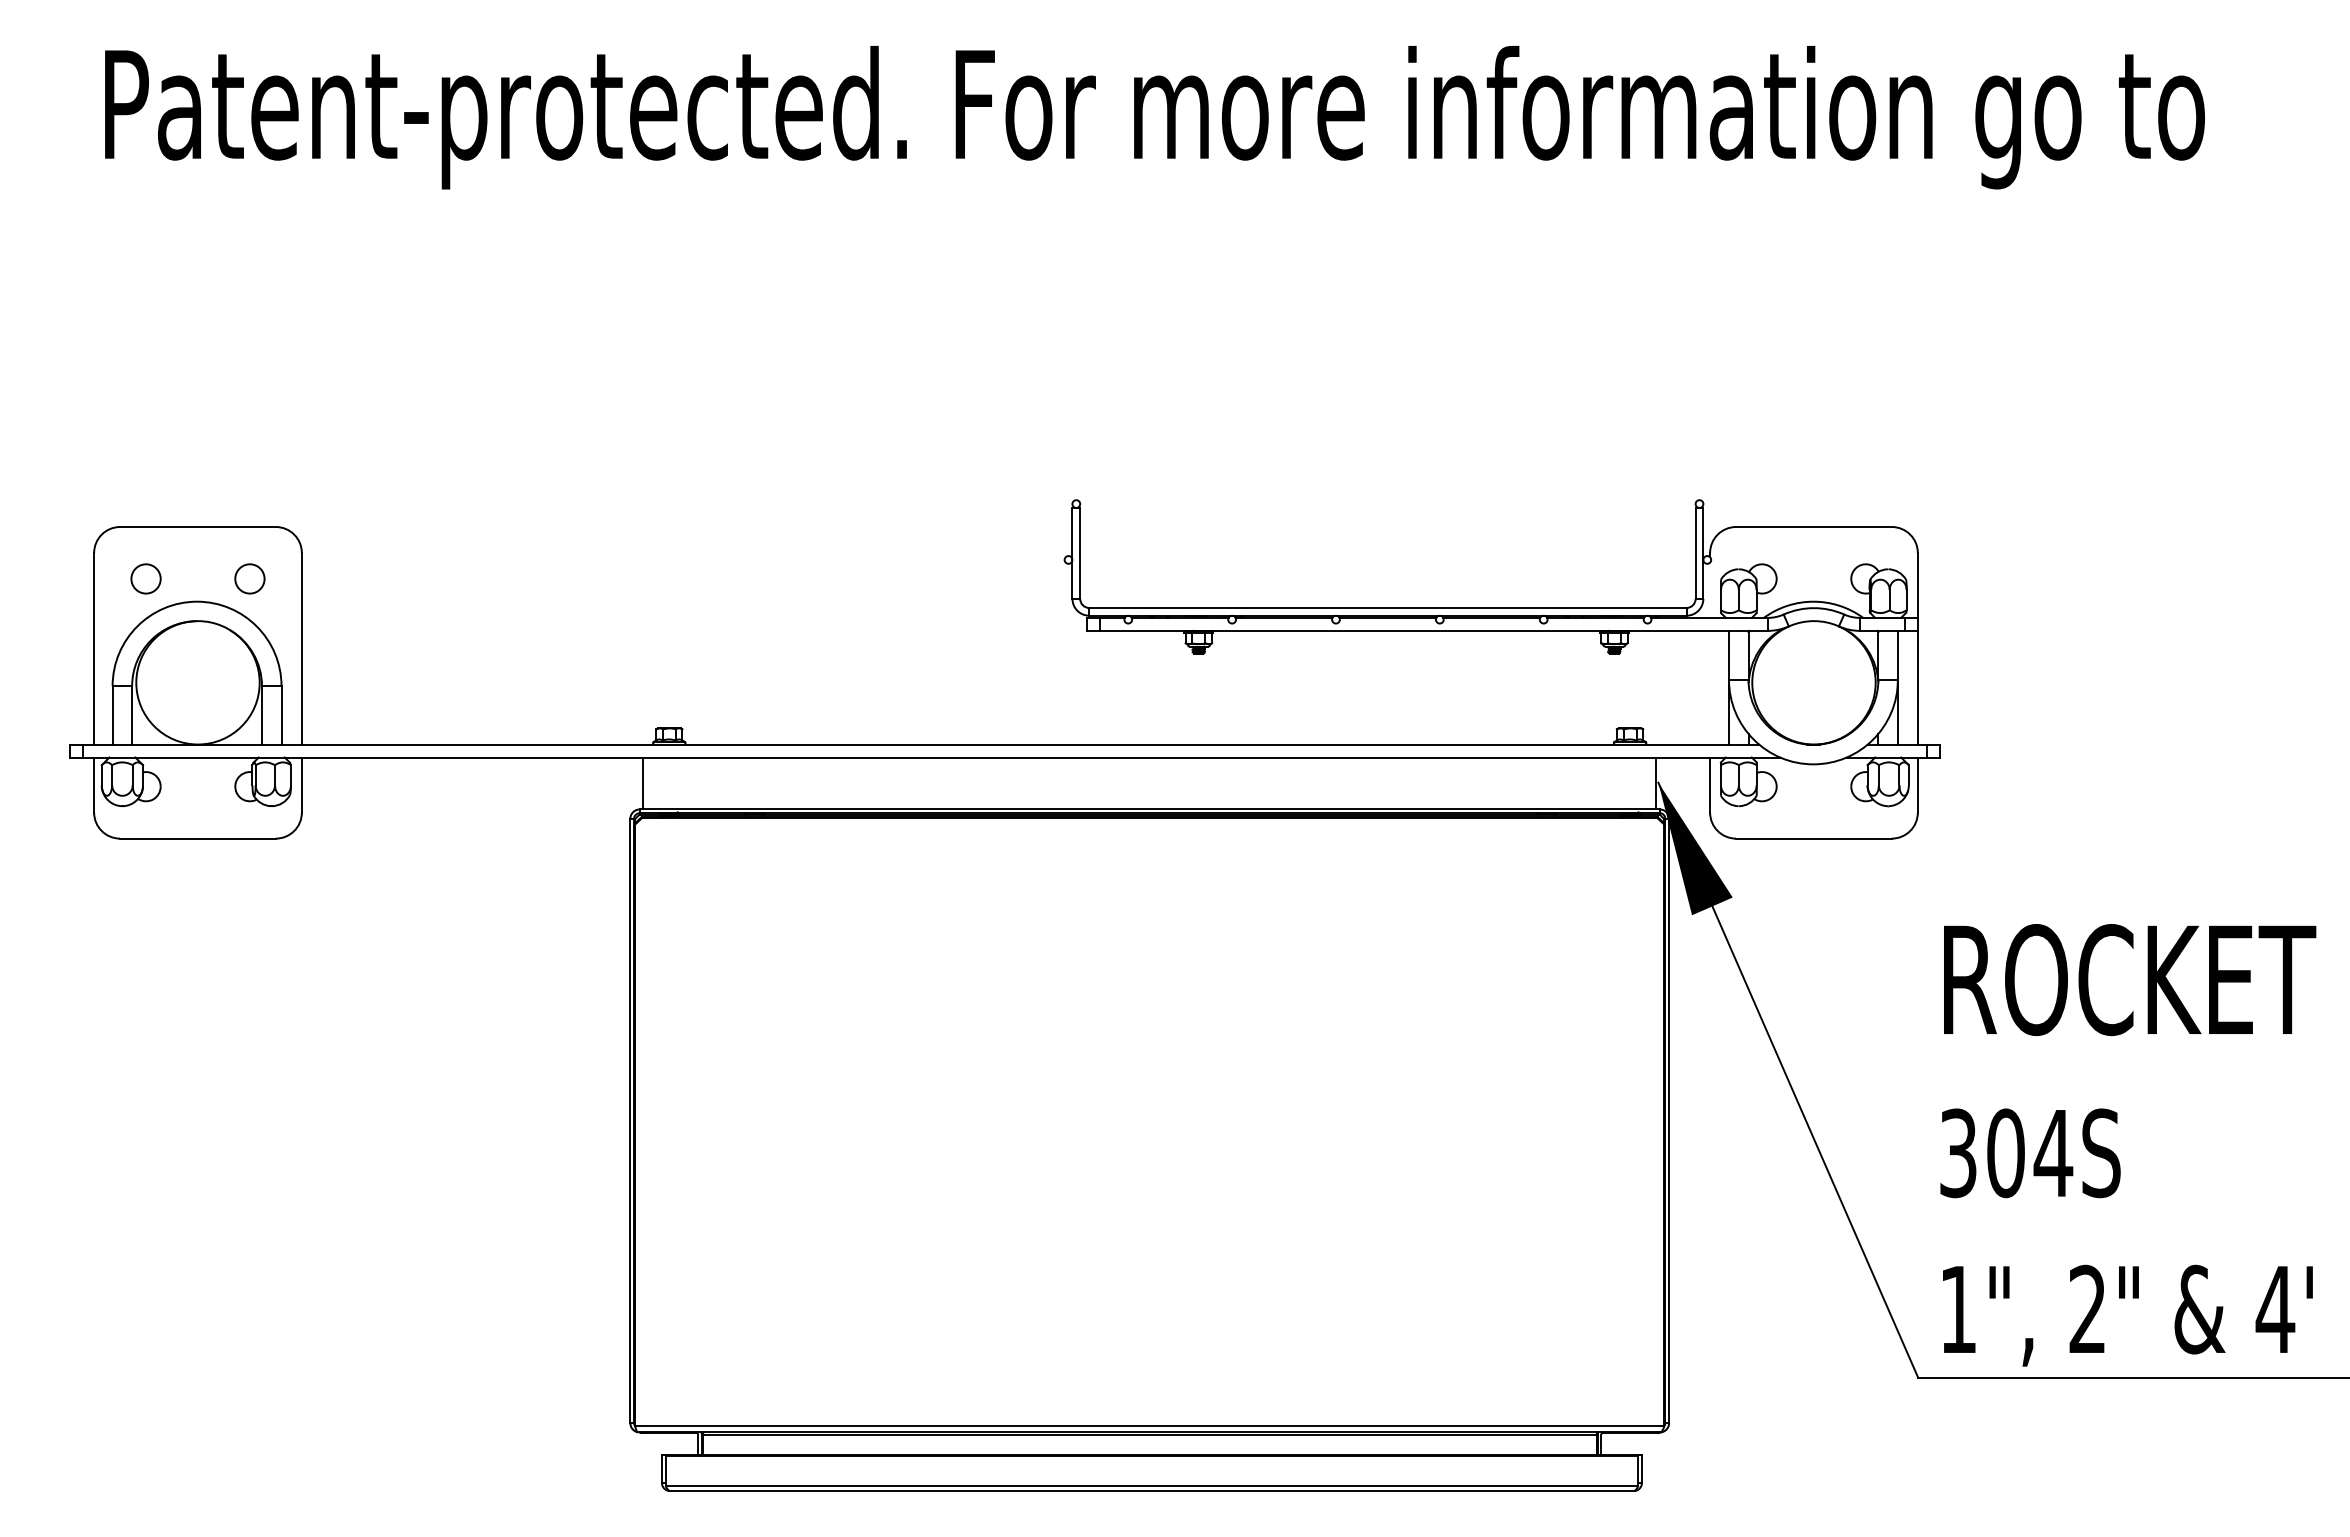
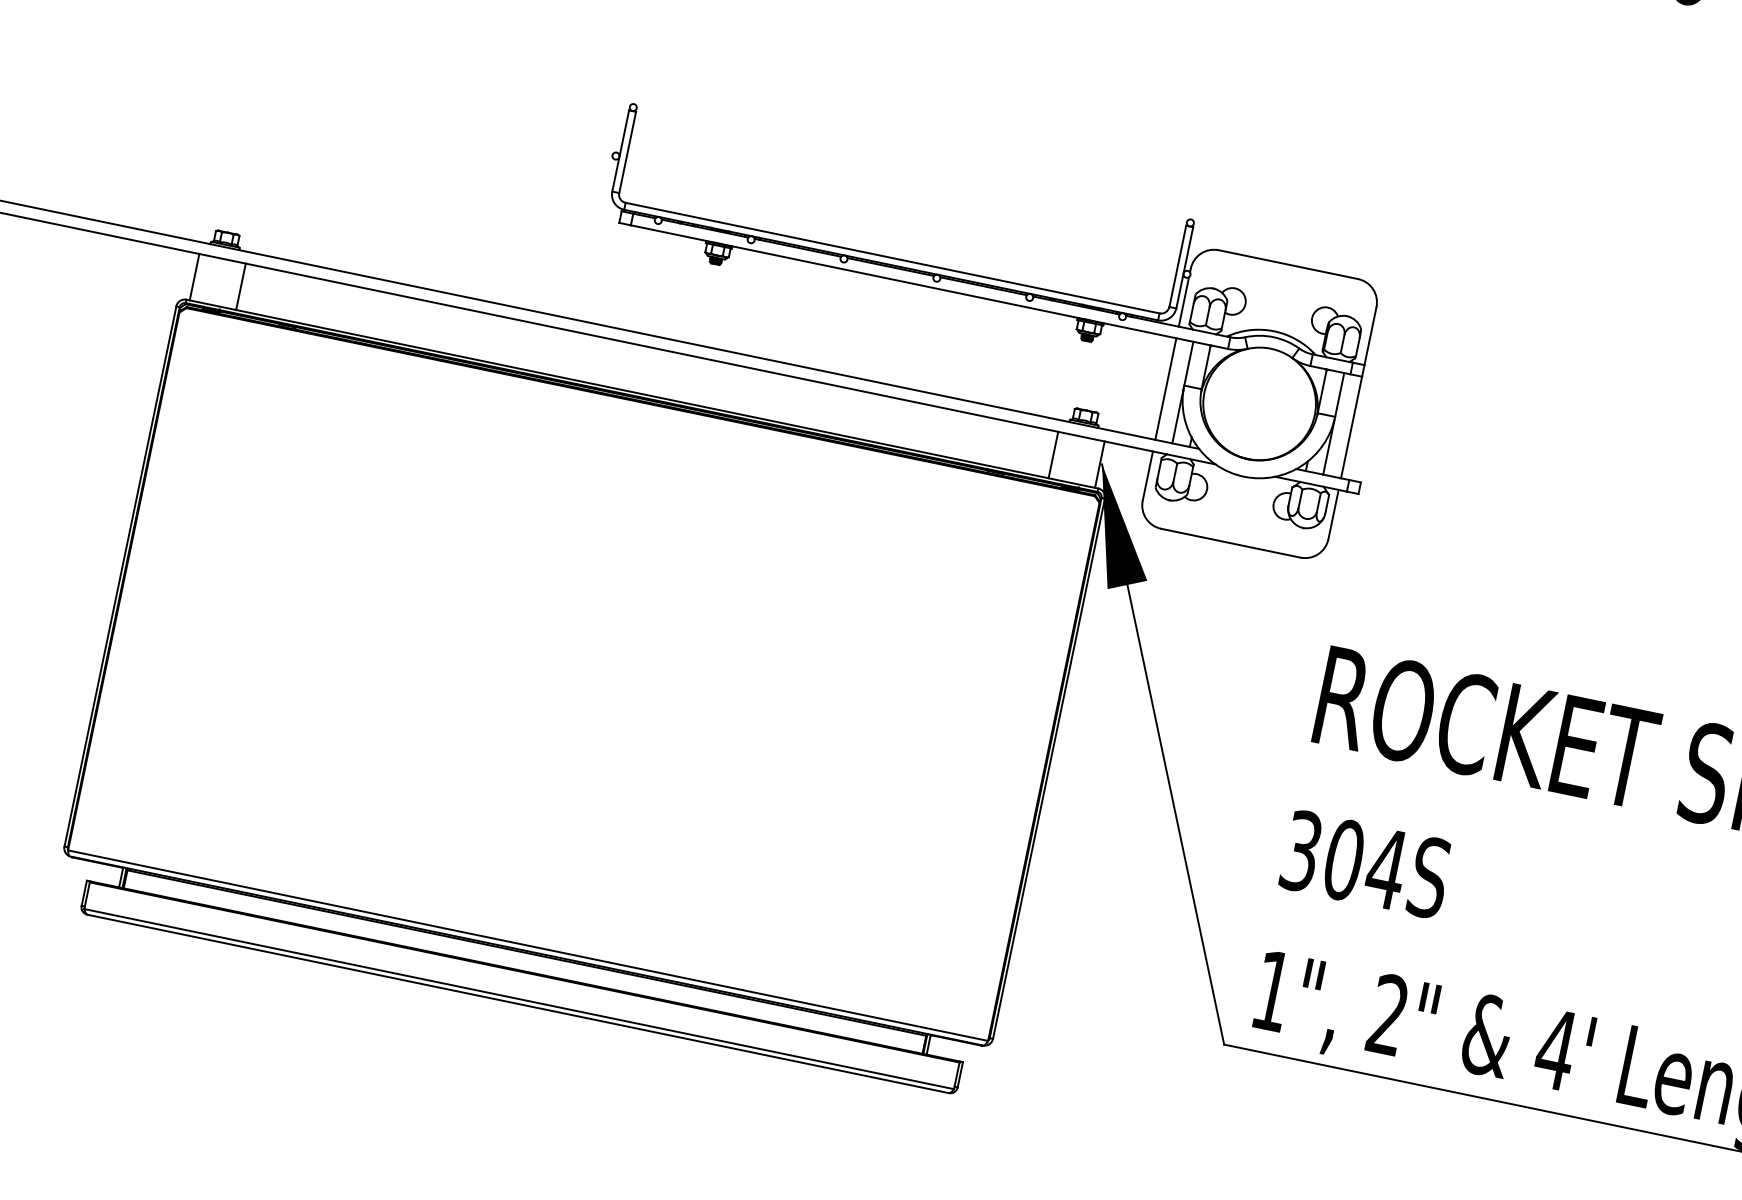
line: (1710, 589) -> (1184, 301), added
line: (1710, 687) -> (1166, 388), added
line: (695, 783) -> (241, 286), added
line: (1604, 783) -> (1053, 455), added

